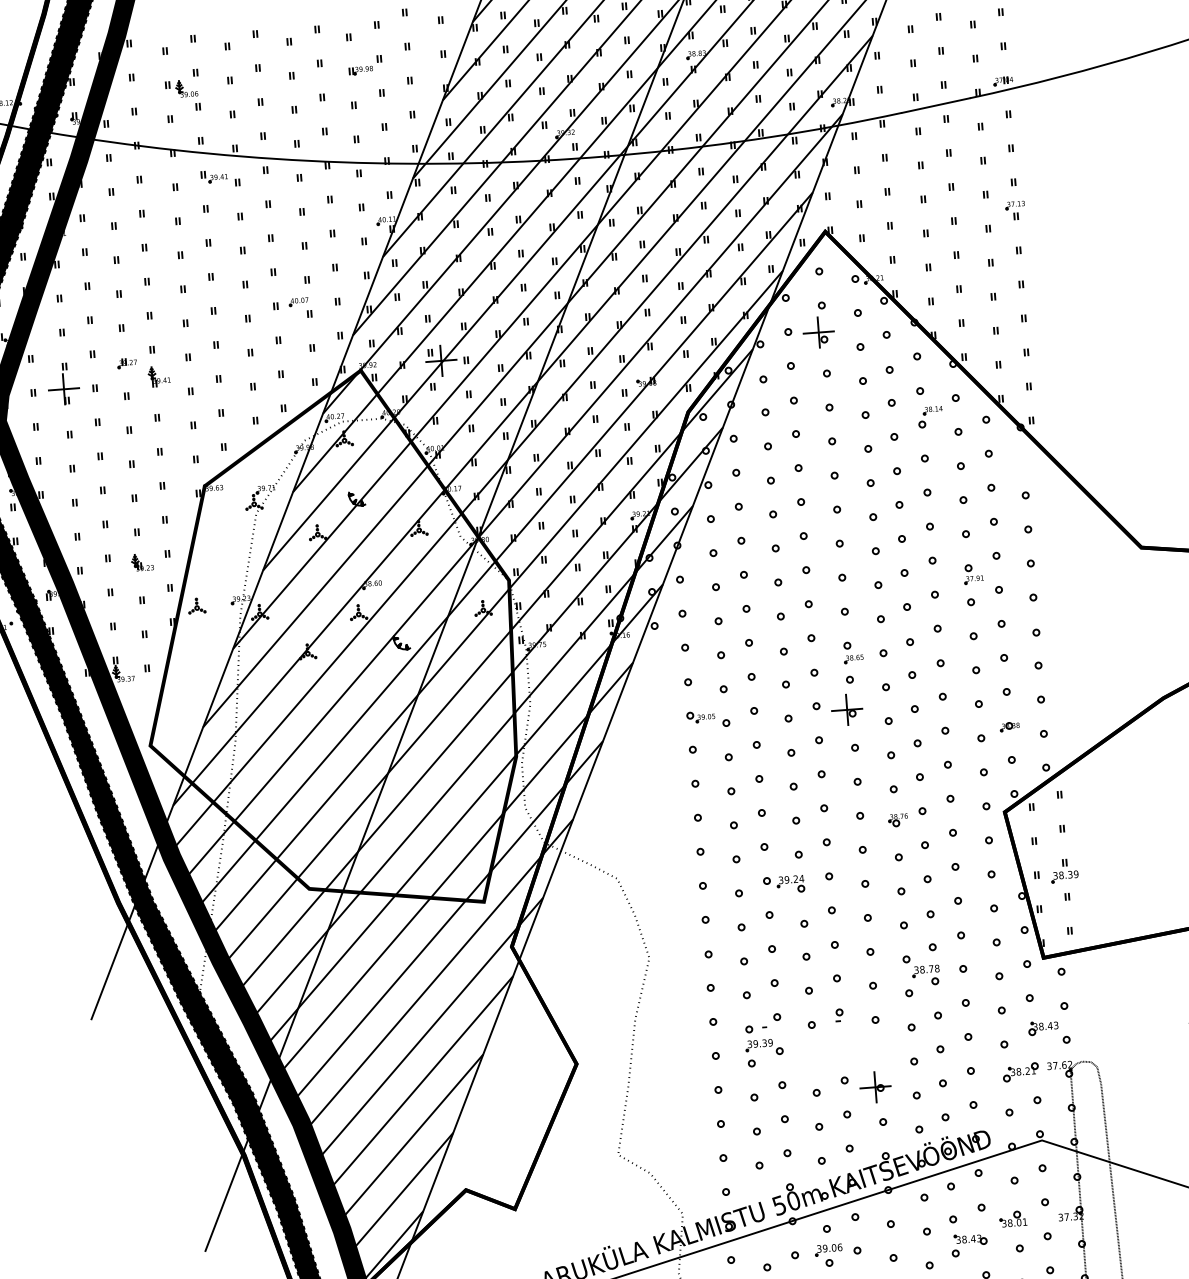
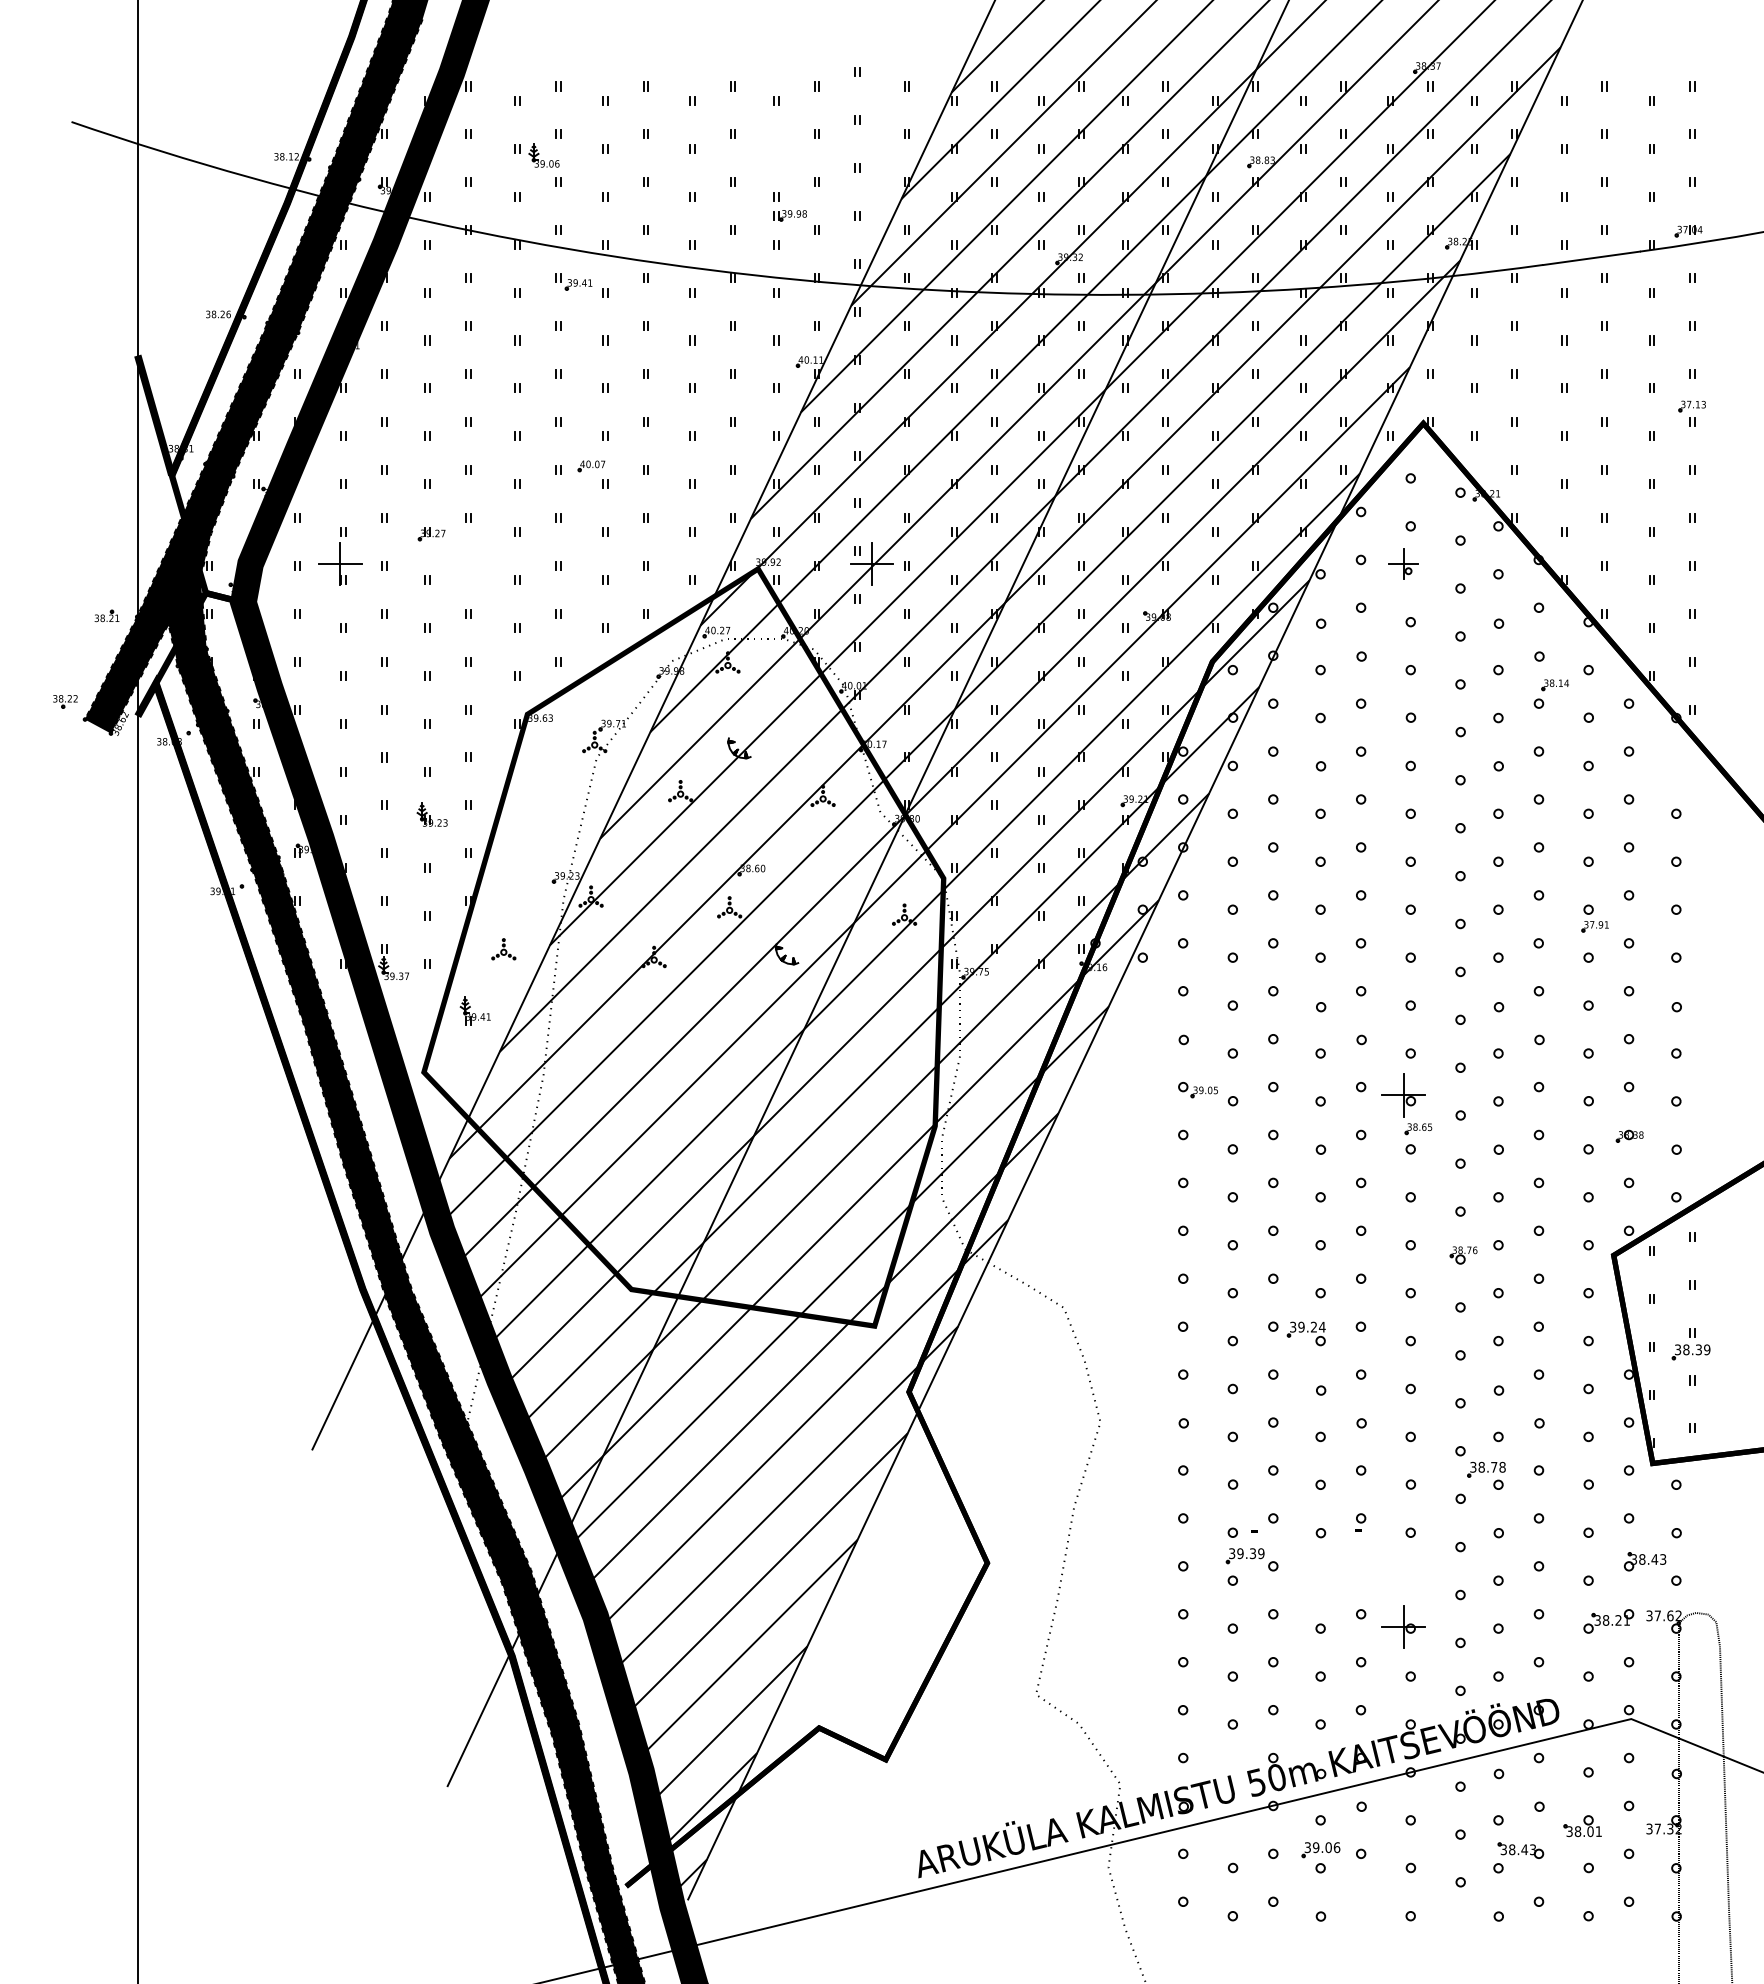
part: (360, 70) -> (789, 215), moved
part: (298, 302) -> (591, 466), moved
part: (818, 332) -> (1403, 563), size x0.7
part: (158, 376) -> (474, 1010), moved
part: (196, 606) -> (503, 949), moved
part: (853, 659) -> (1418, 1129), moved

